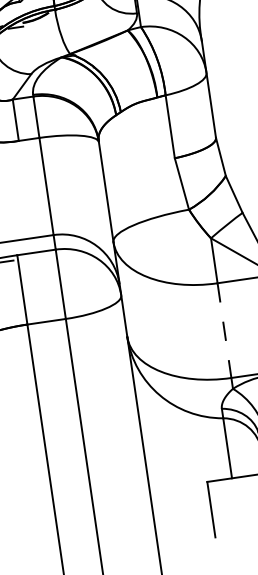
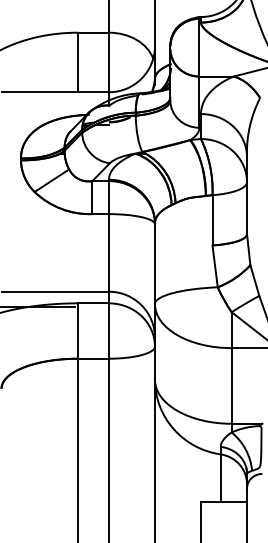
line: (224, 330) -> (231, 385), dashed -> solid

